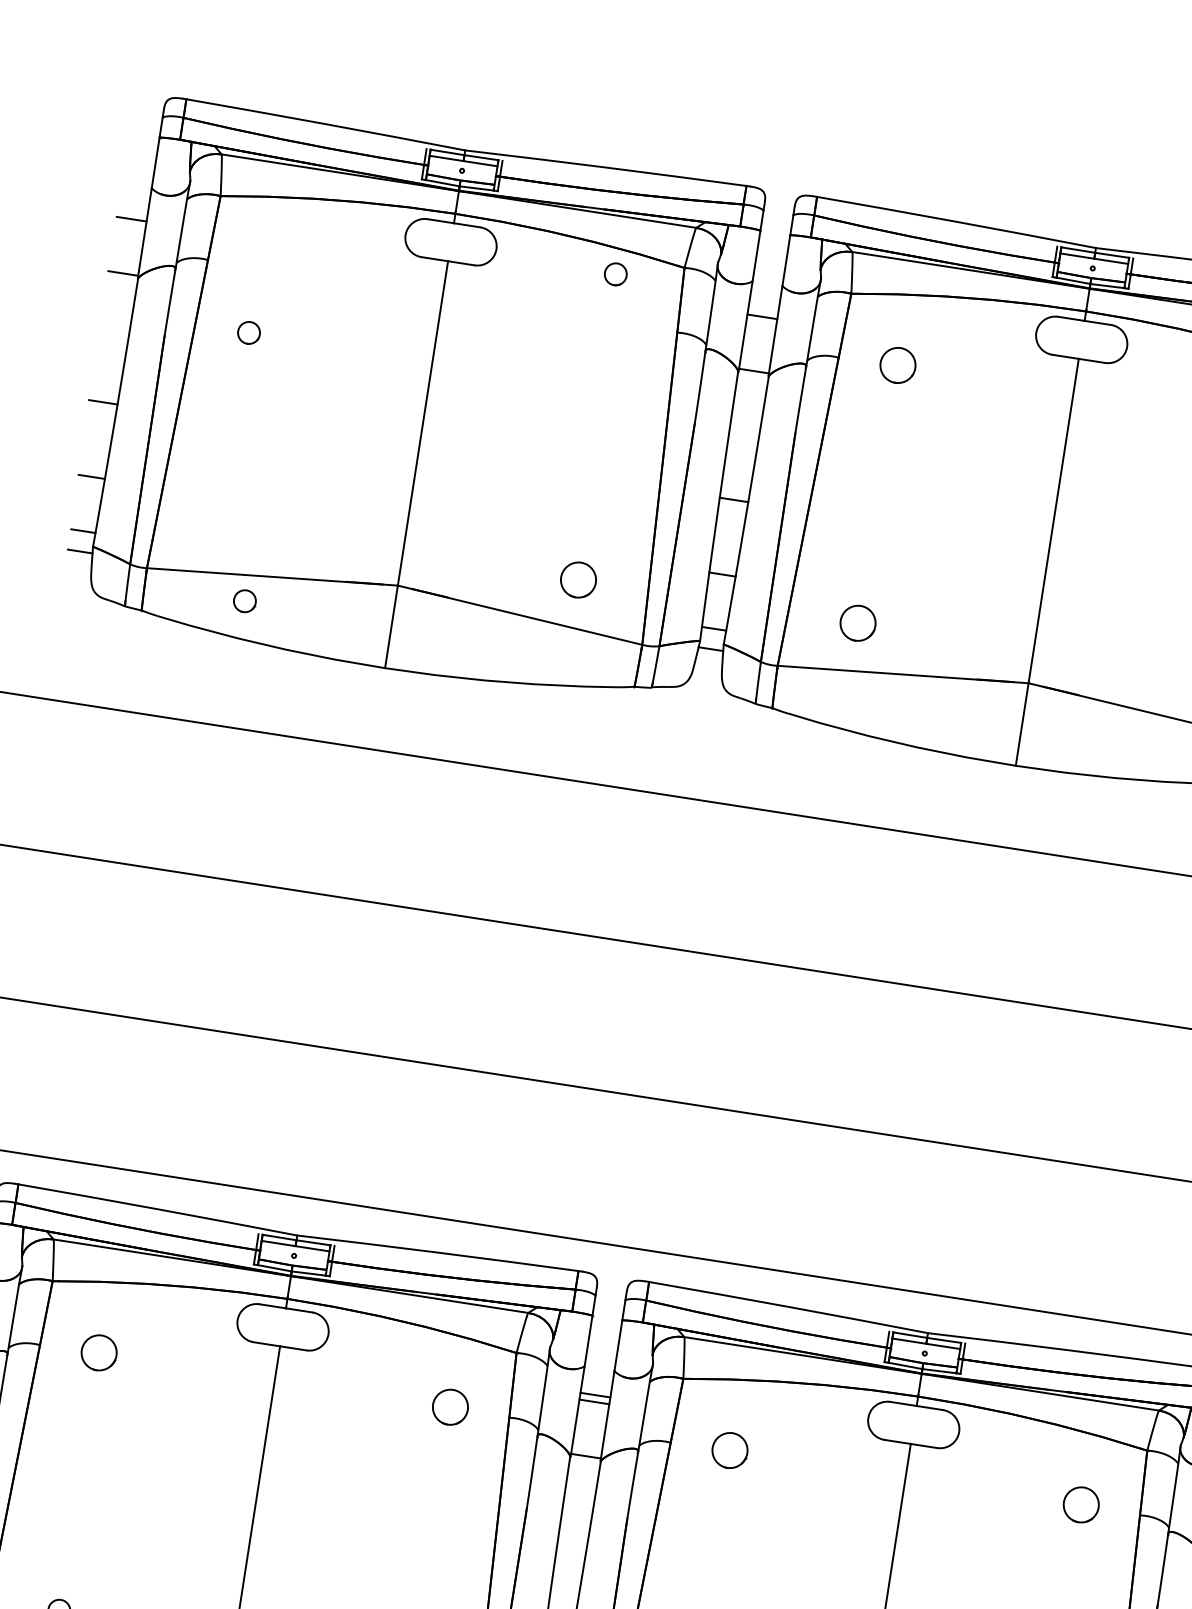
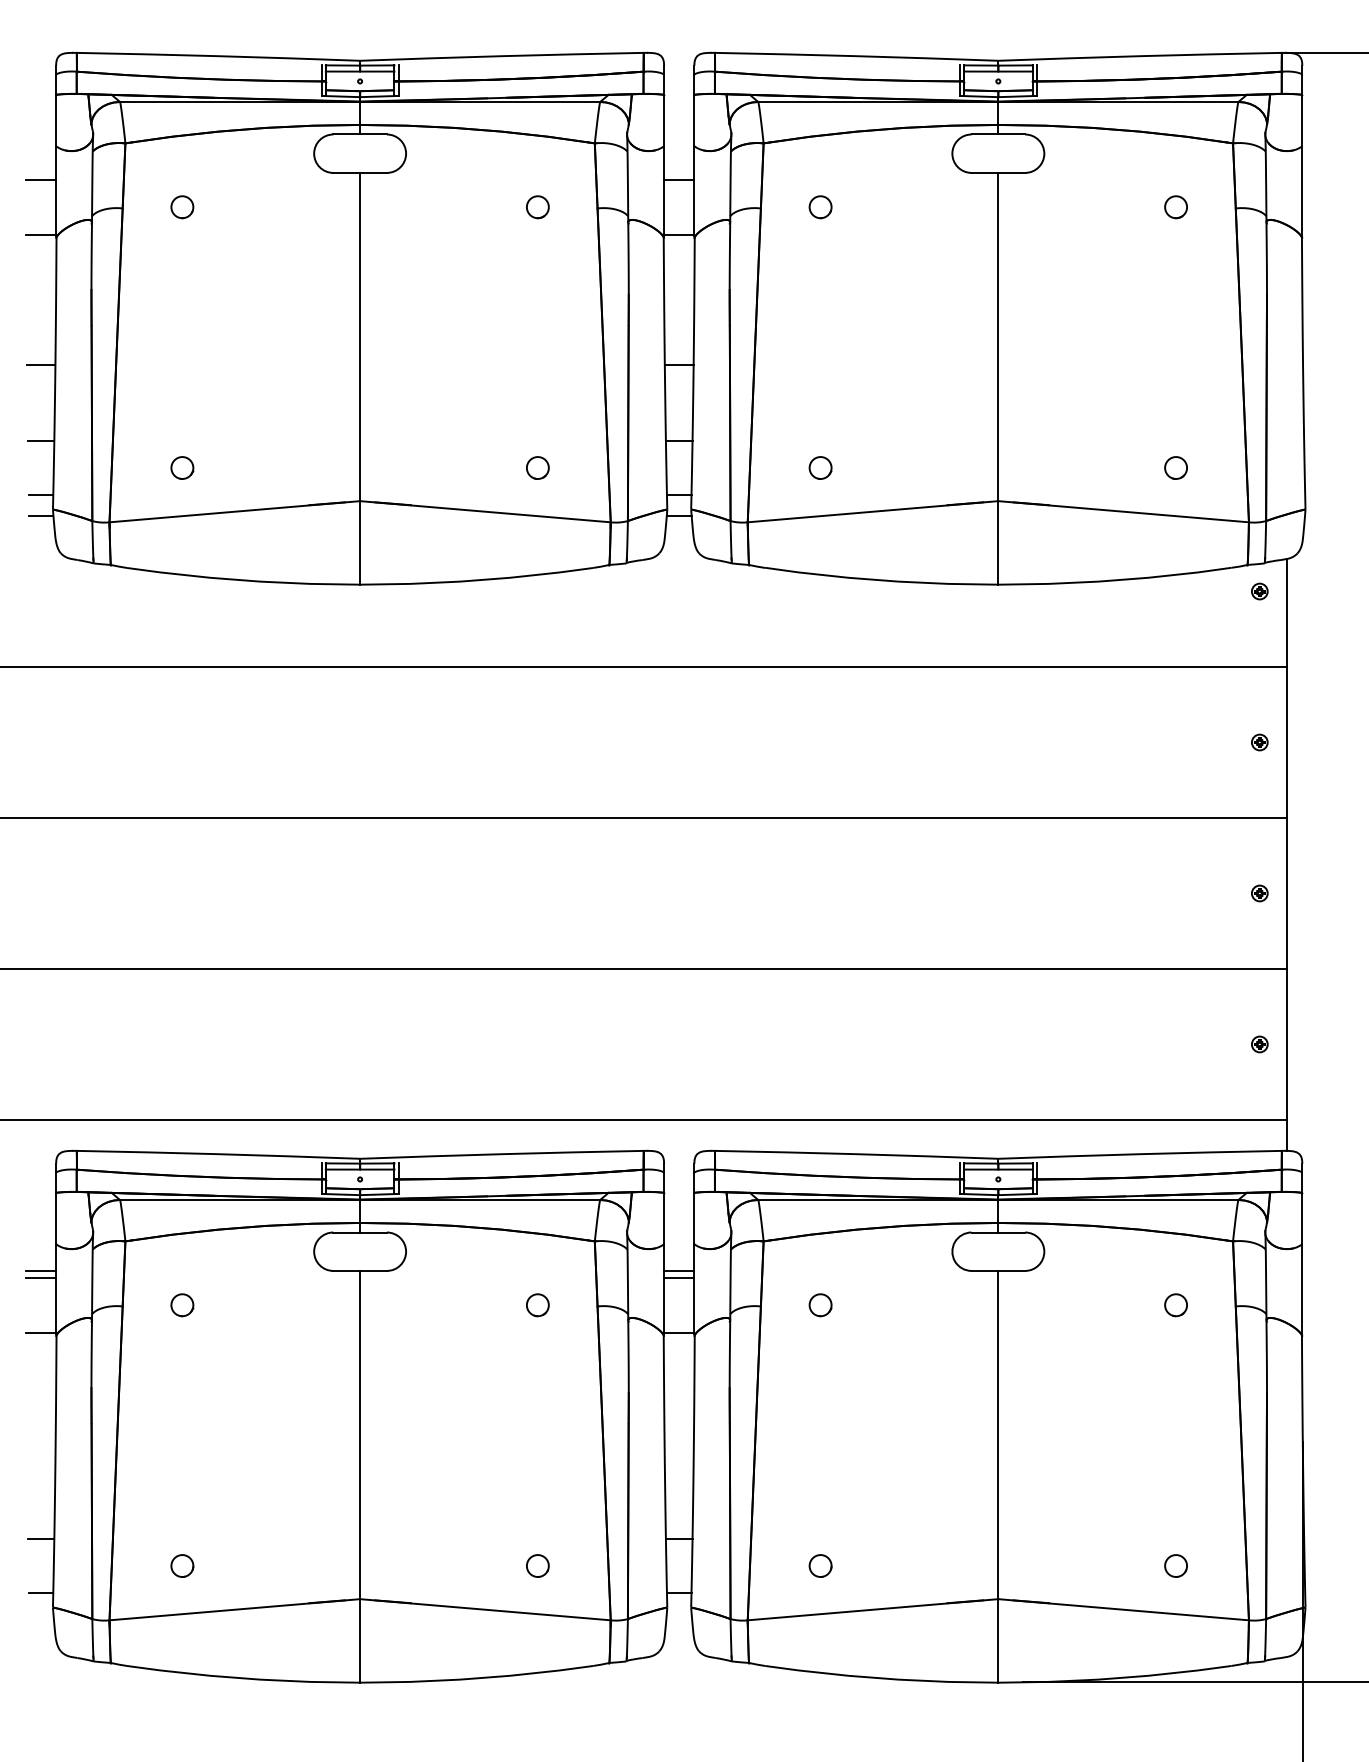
part: (615, 274) -> (537, 207), moved
part: (249, 333) -> (182, 207), moved
part: (897, 365) -> (820, 207), size x0.62
circle: (578, 579) -> (537, 467), size x0.62
part: (245, 600) -> (182, 467), moved
part: (857, 622) -> (820, 467), size x0.62
part: (99, 1353) -> (182, 1305), size x0.62
part: (450, 1407) -> (537, 1305), size x0.62
part: (729, 1450) -> (820, 1305), size x0.62
part: (1080, 1505) -> (1175, 1305), size x0.62

